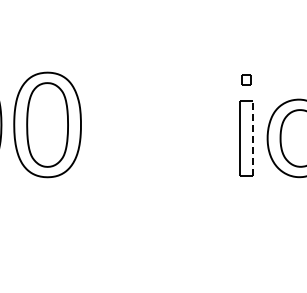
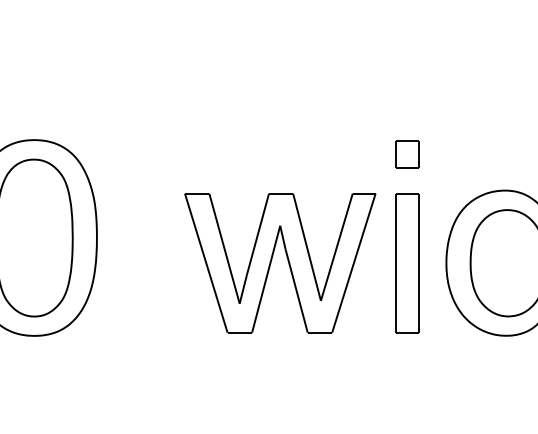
part: (246, 80) -> (406, 154), size x1.43
line: (253, 137) -> (419, 261), dashed -> solid
part: (178, 138) -> (279, 263), added

